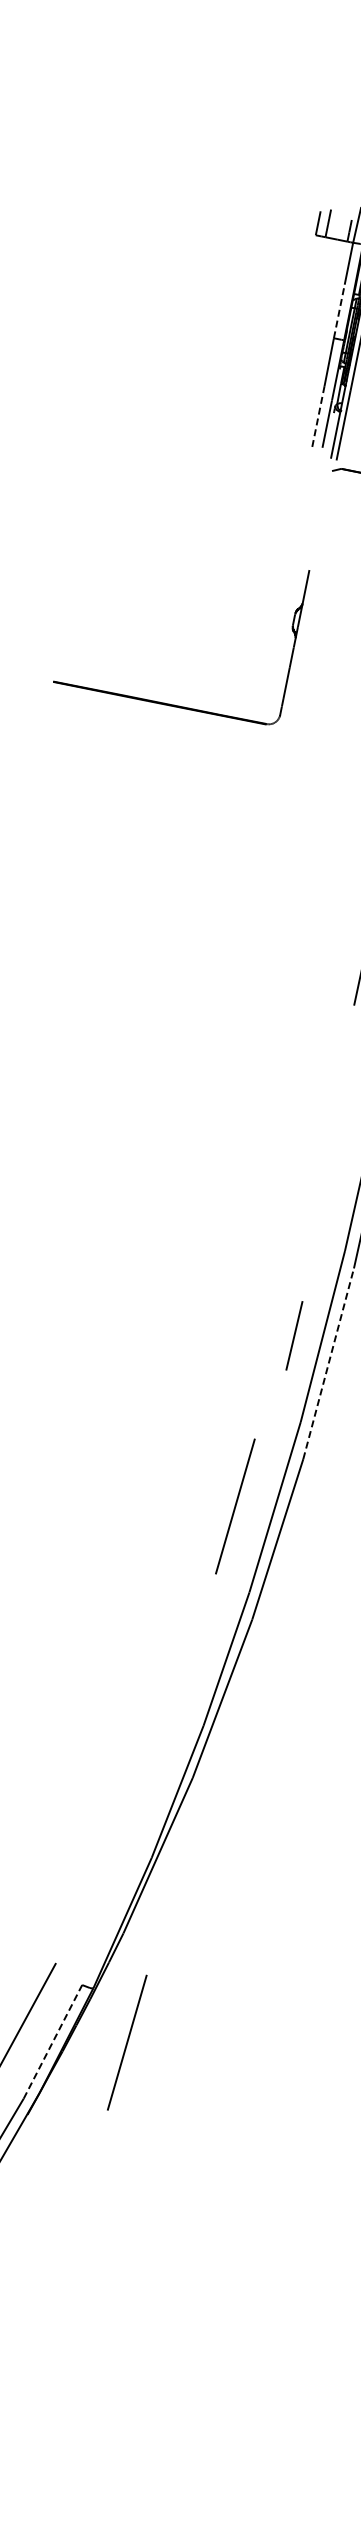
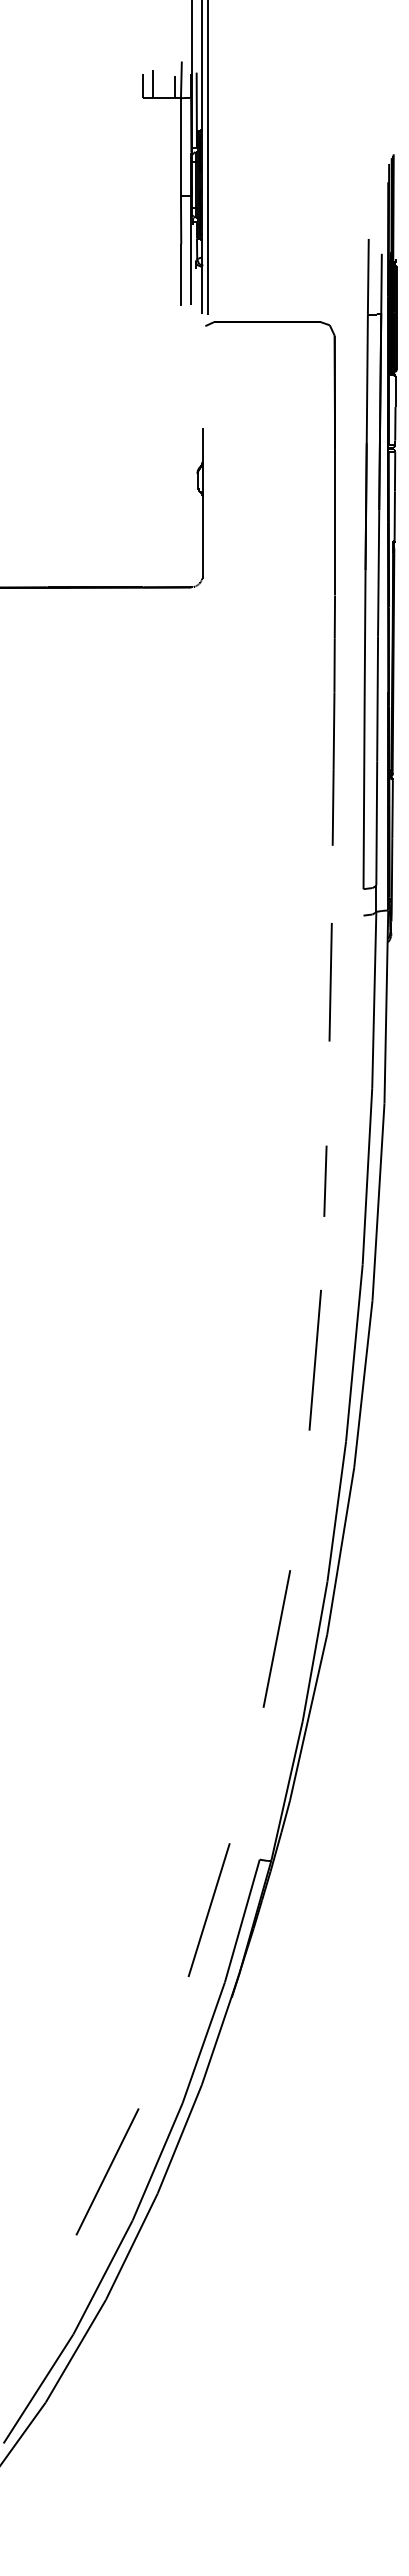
line: (339, 310) -> (180, 167), dashed -> solid
line: (318, 416) -> (181, 275), dashed -> solid
line: (324, 1139) -> (330, 982), added
line: (294, 1335) -> (325, 1180), moved
line: (328, 1363) -> (378, 1201), dashed -> solid
line: (142, 1771) -> (276, 1638), added
line: (126, 2041) -> (314, 1906), removed
line: (53, 2042) -> (242, 1921), dashed -> solid

